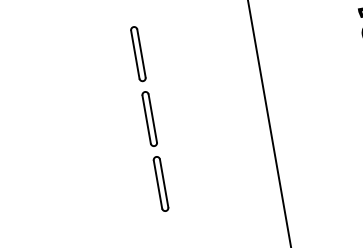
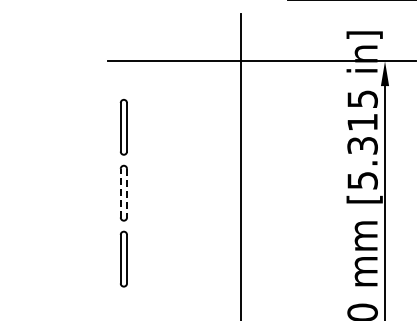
line: (146, 118) -> (120, 192), solid -> dashed
line: (153, 118) -> (127, 193), solid -> dashed

